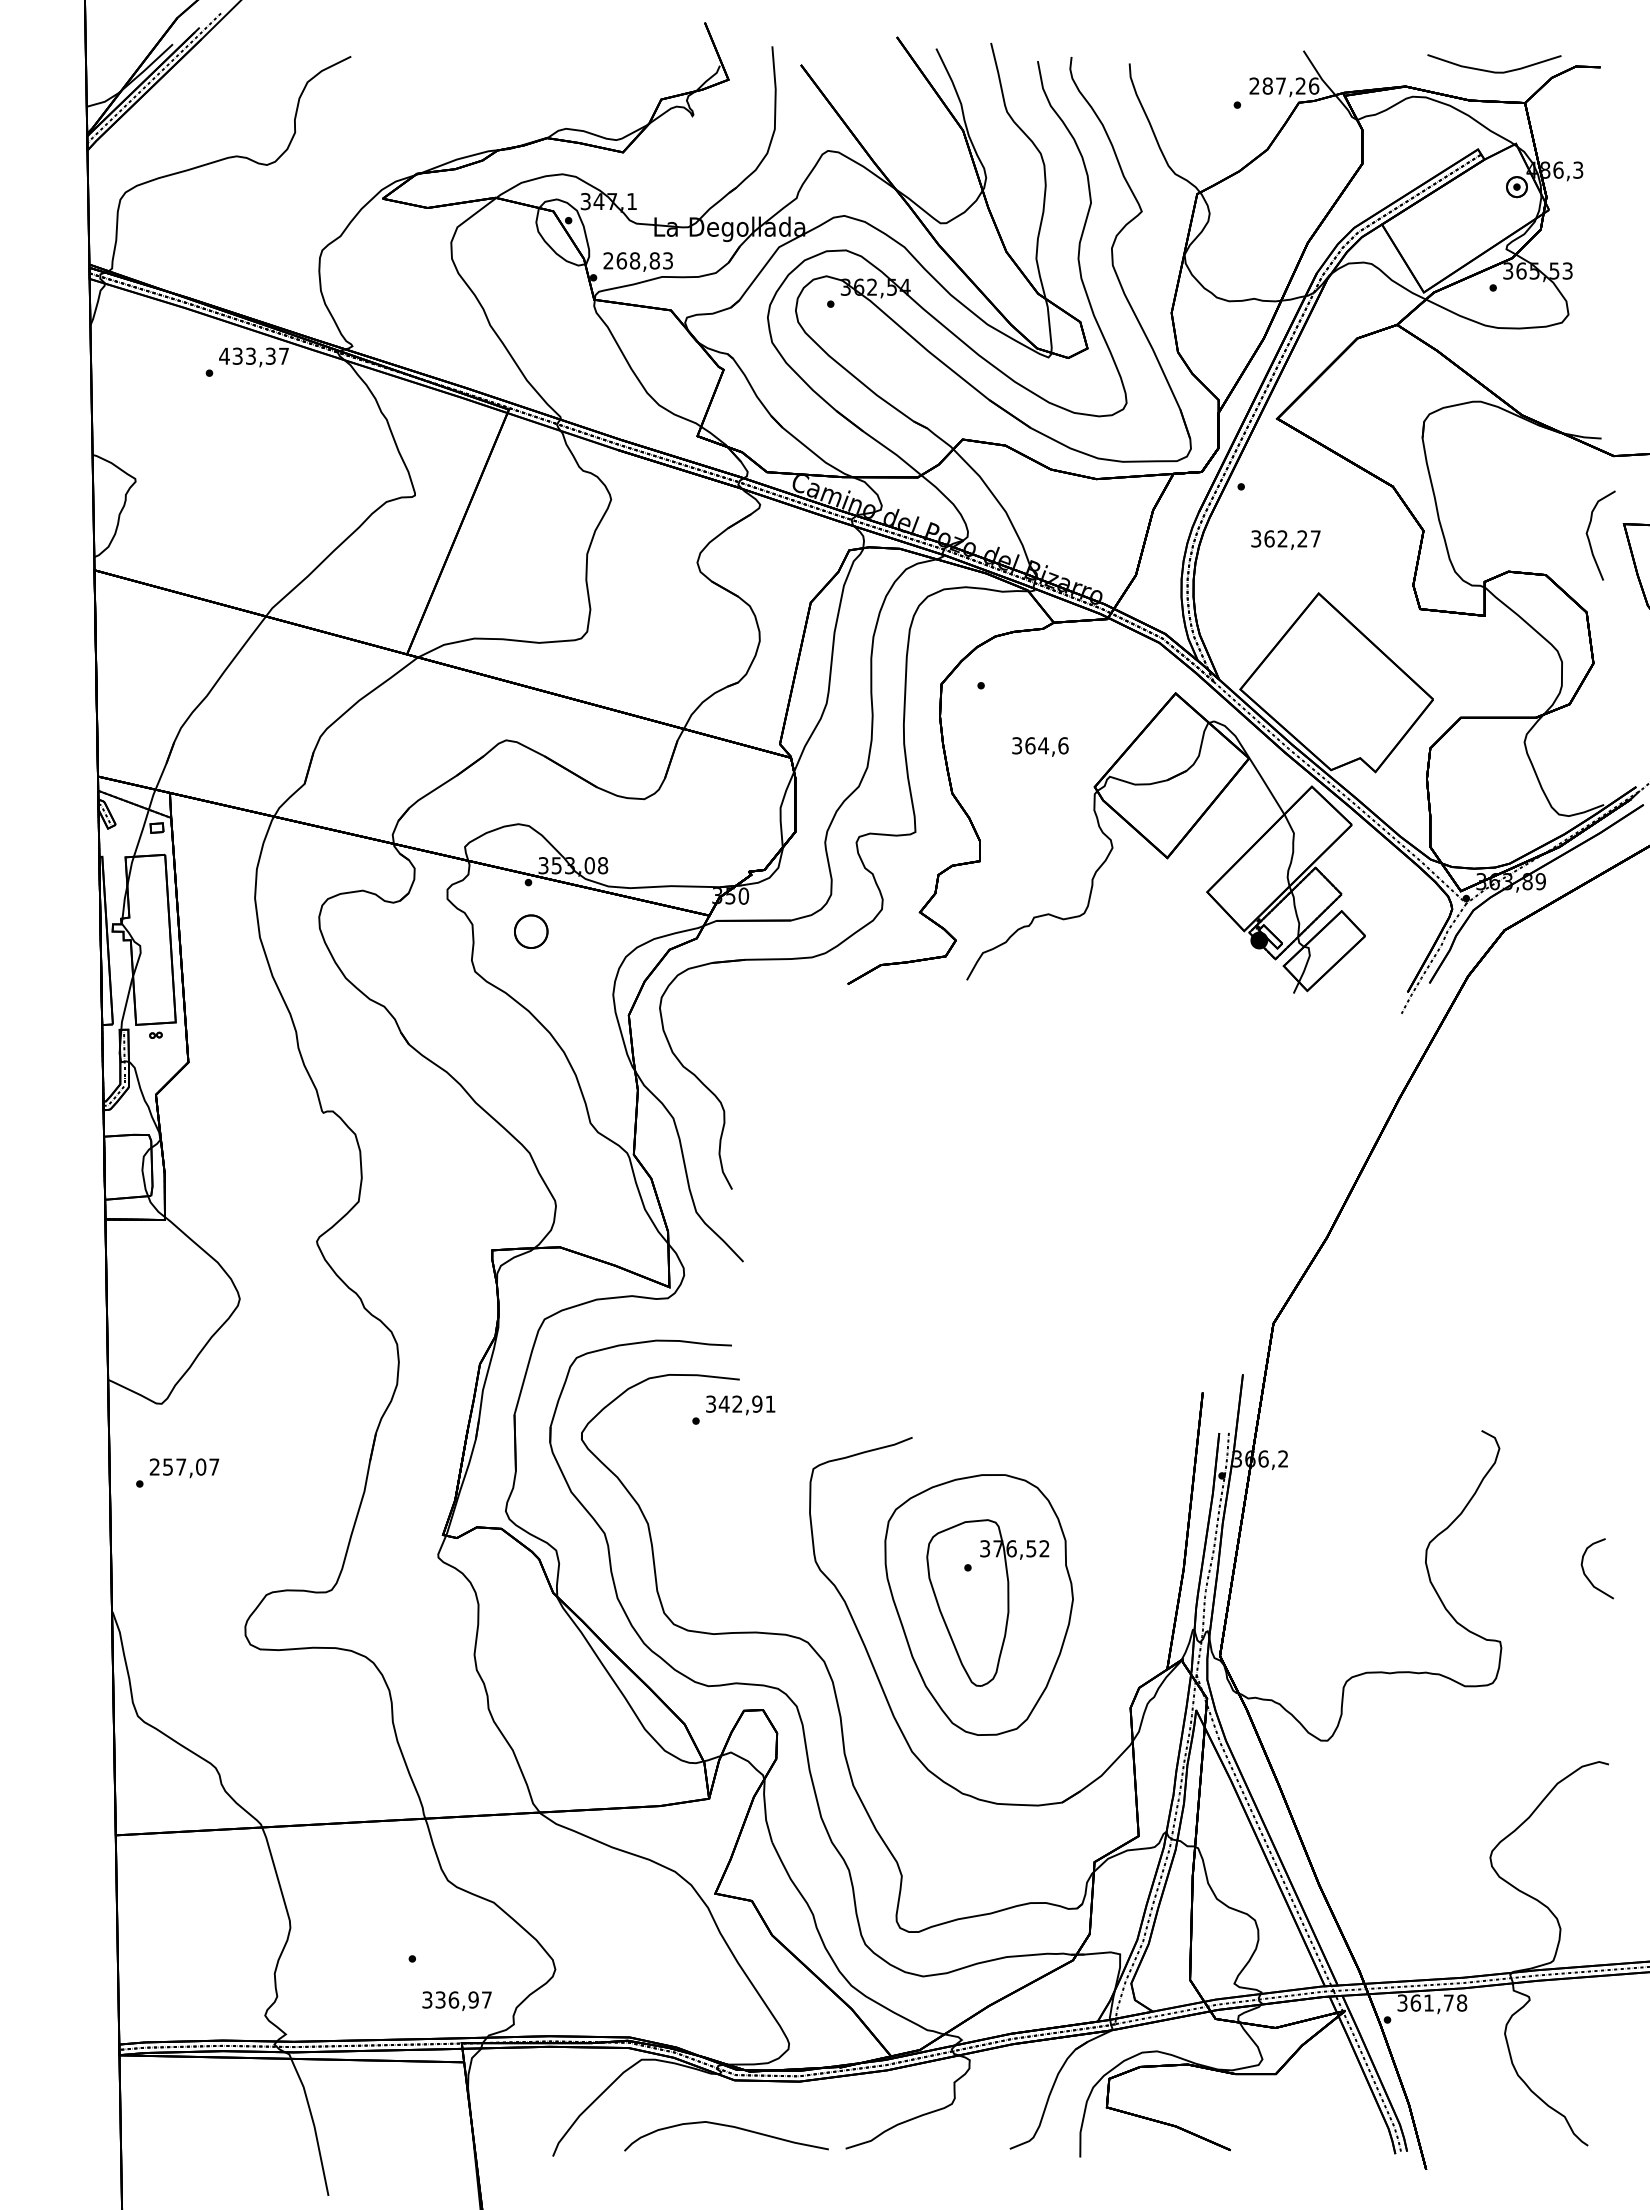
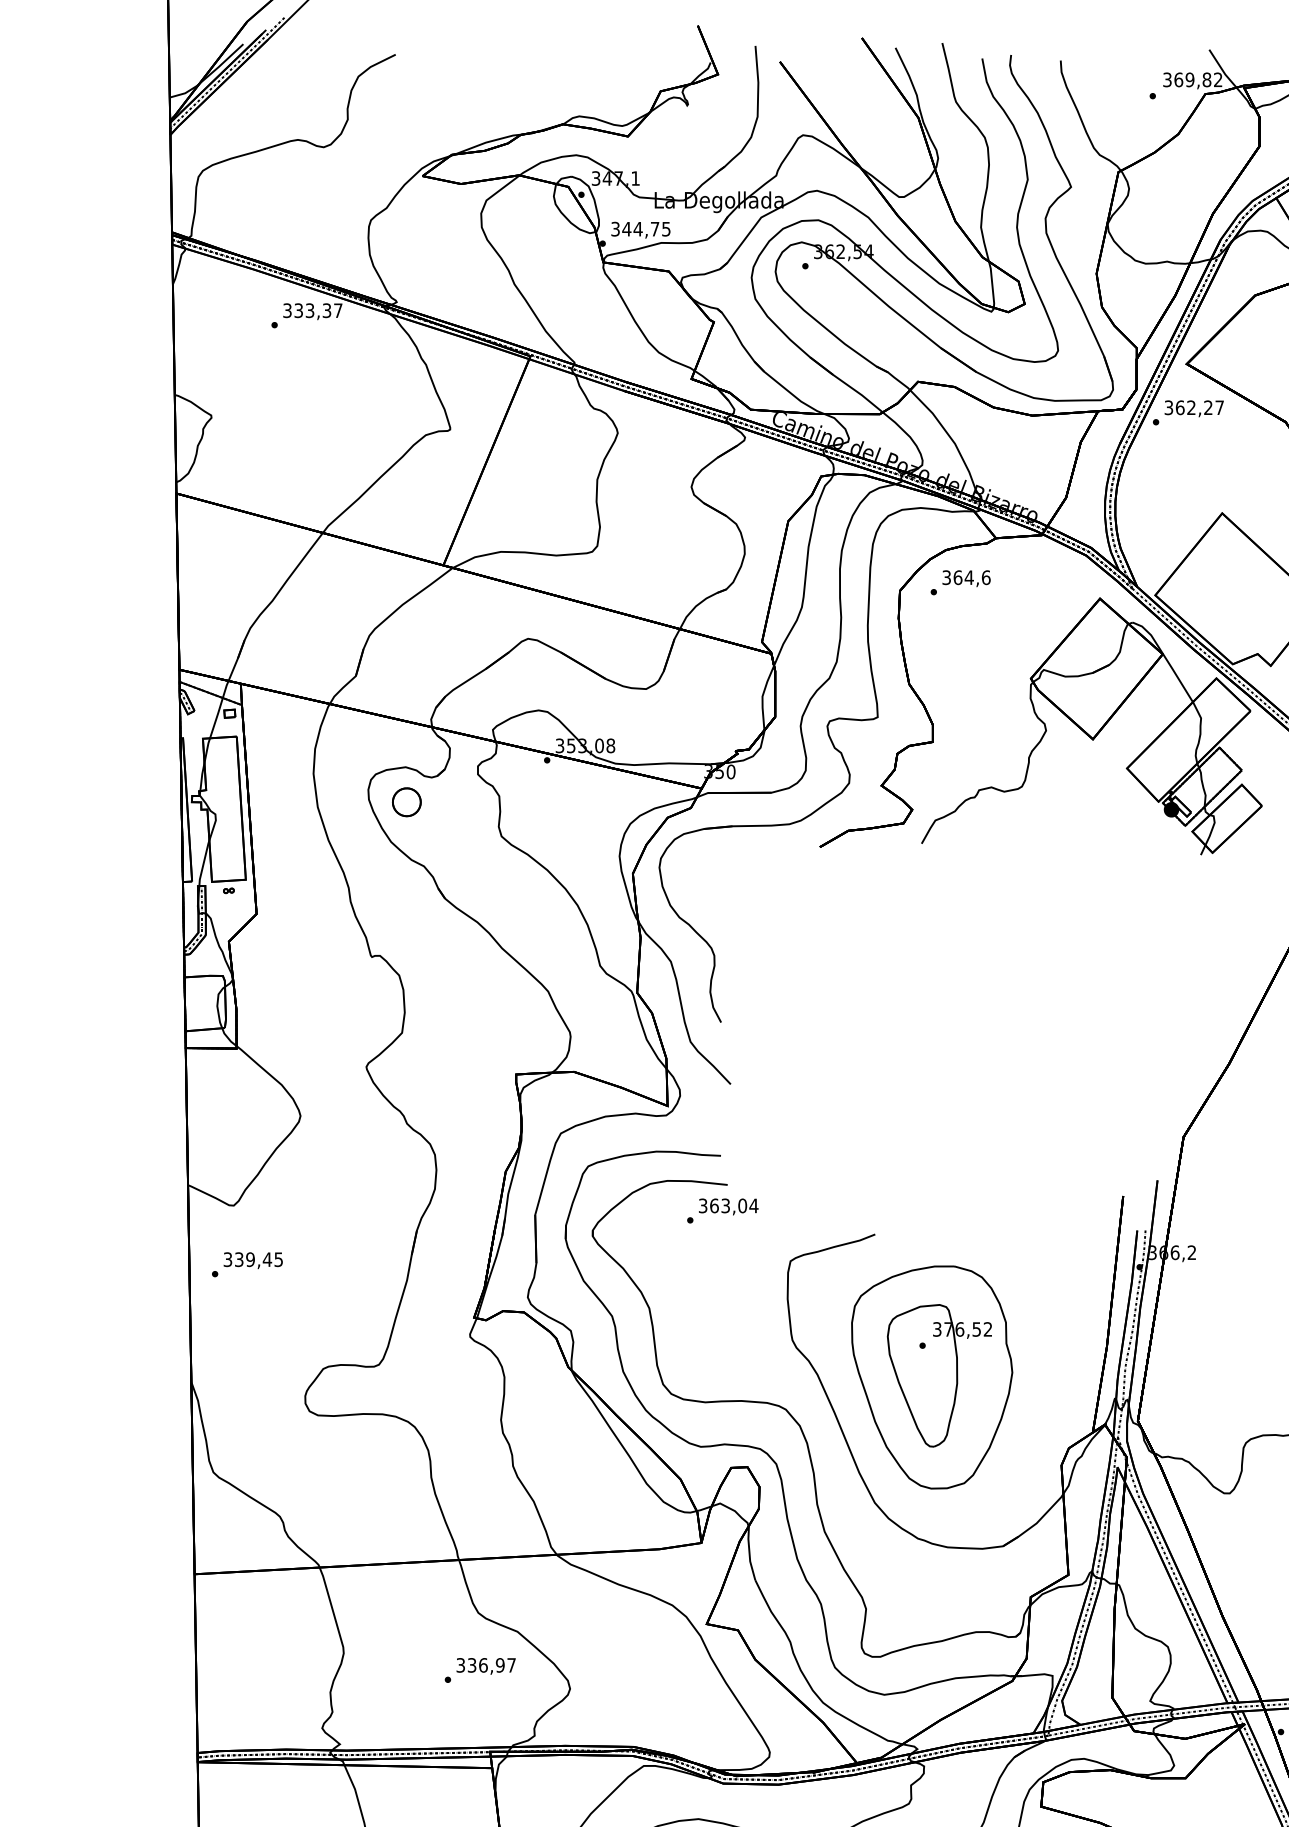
text: (1284, 85) -> (1193, 79), 287,26 -> 369,82
text: (637, 260) -> (640, 228), 268,83 -> 344,75
text: (224, 355) -> (287, 310), 433,37 -> 333,37
text: (1285, 539) -> (1193, 408), moved
text: (1040, 746) -> (966, 578), moved
part: (531, 931) -> (407, 802), moved
text: (746, 1403) -> (733, 1205), 342,91 -> 363,04
text: (184, 1466) -> (253, 1259), 257,07 -> 339,45
text: (456, 2000) -> (485, 1665), moved

